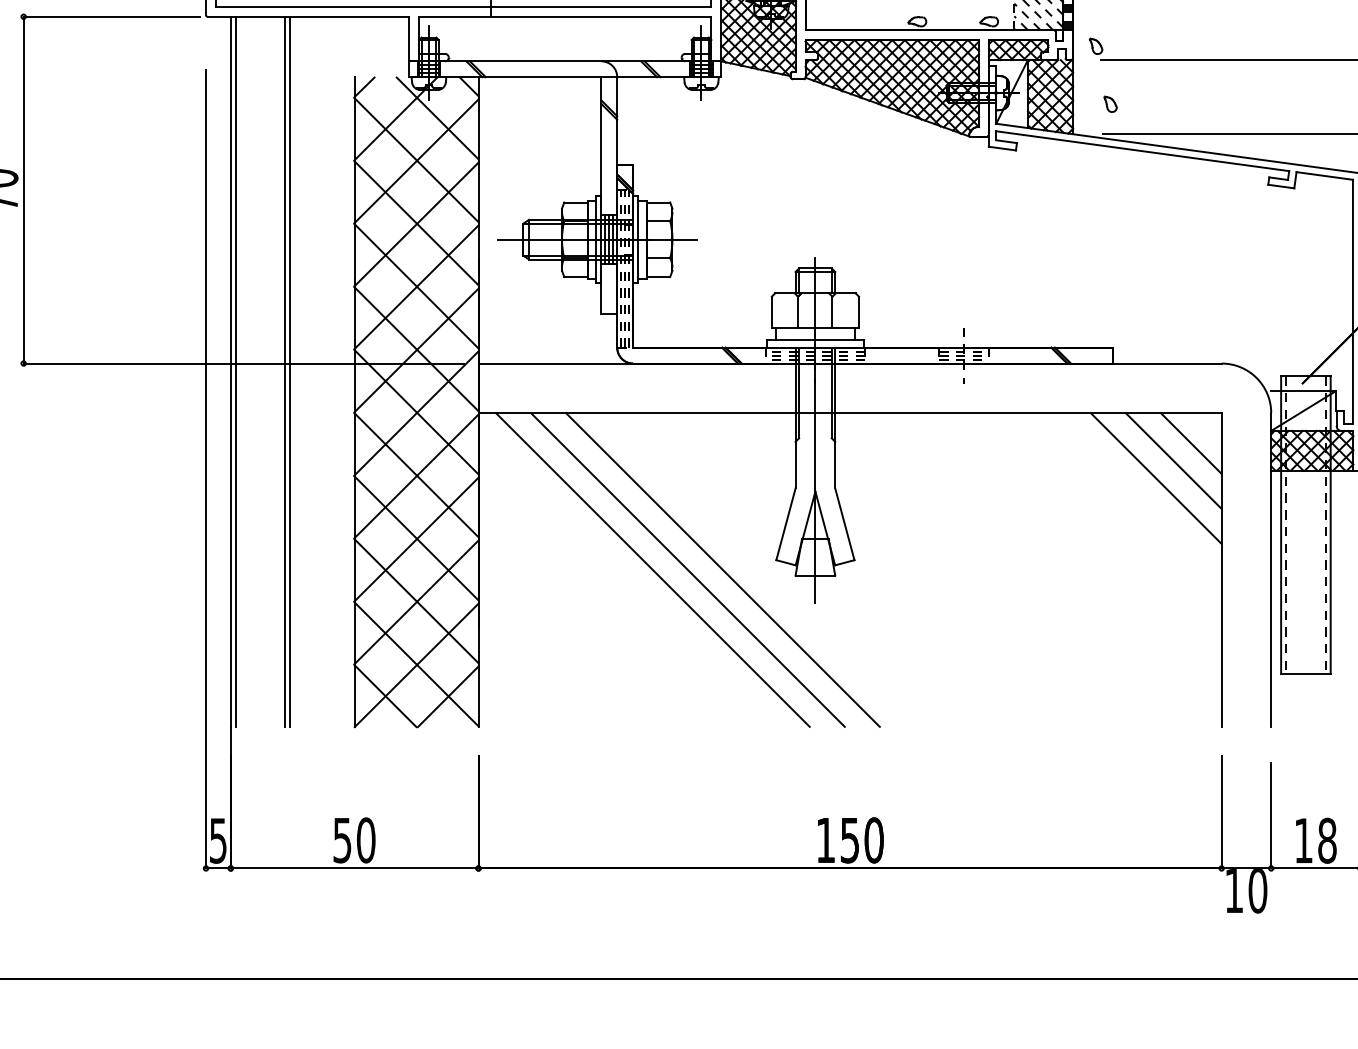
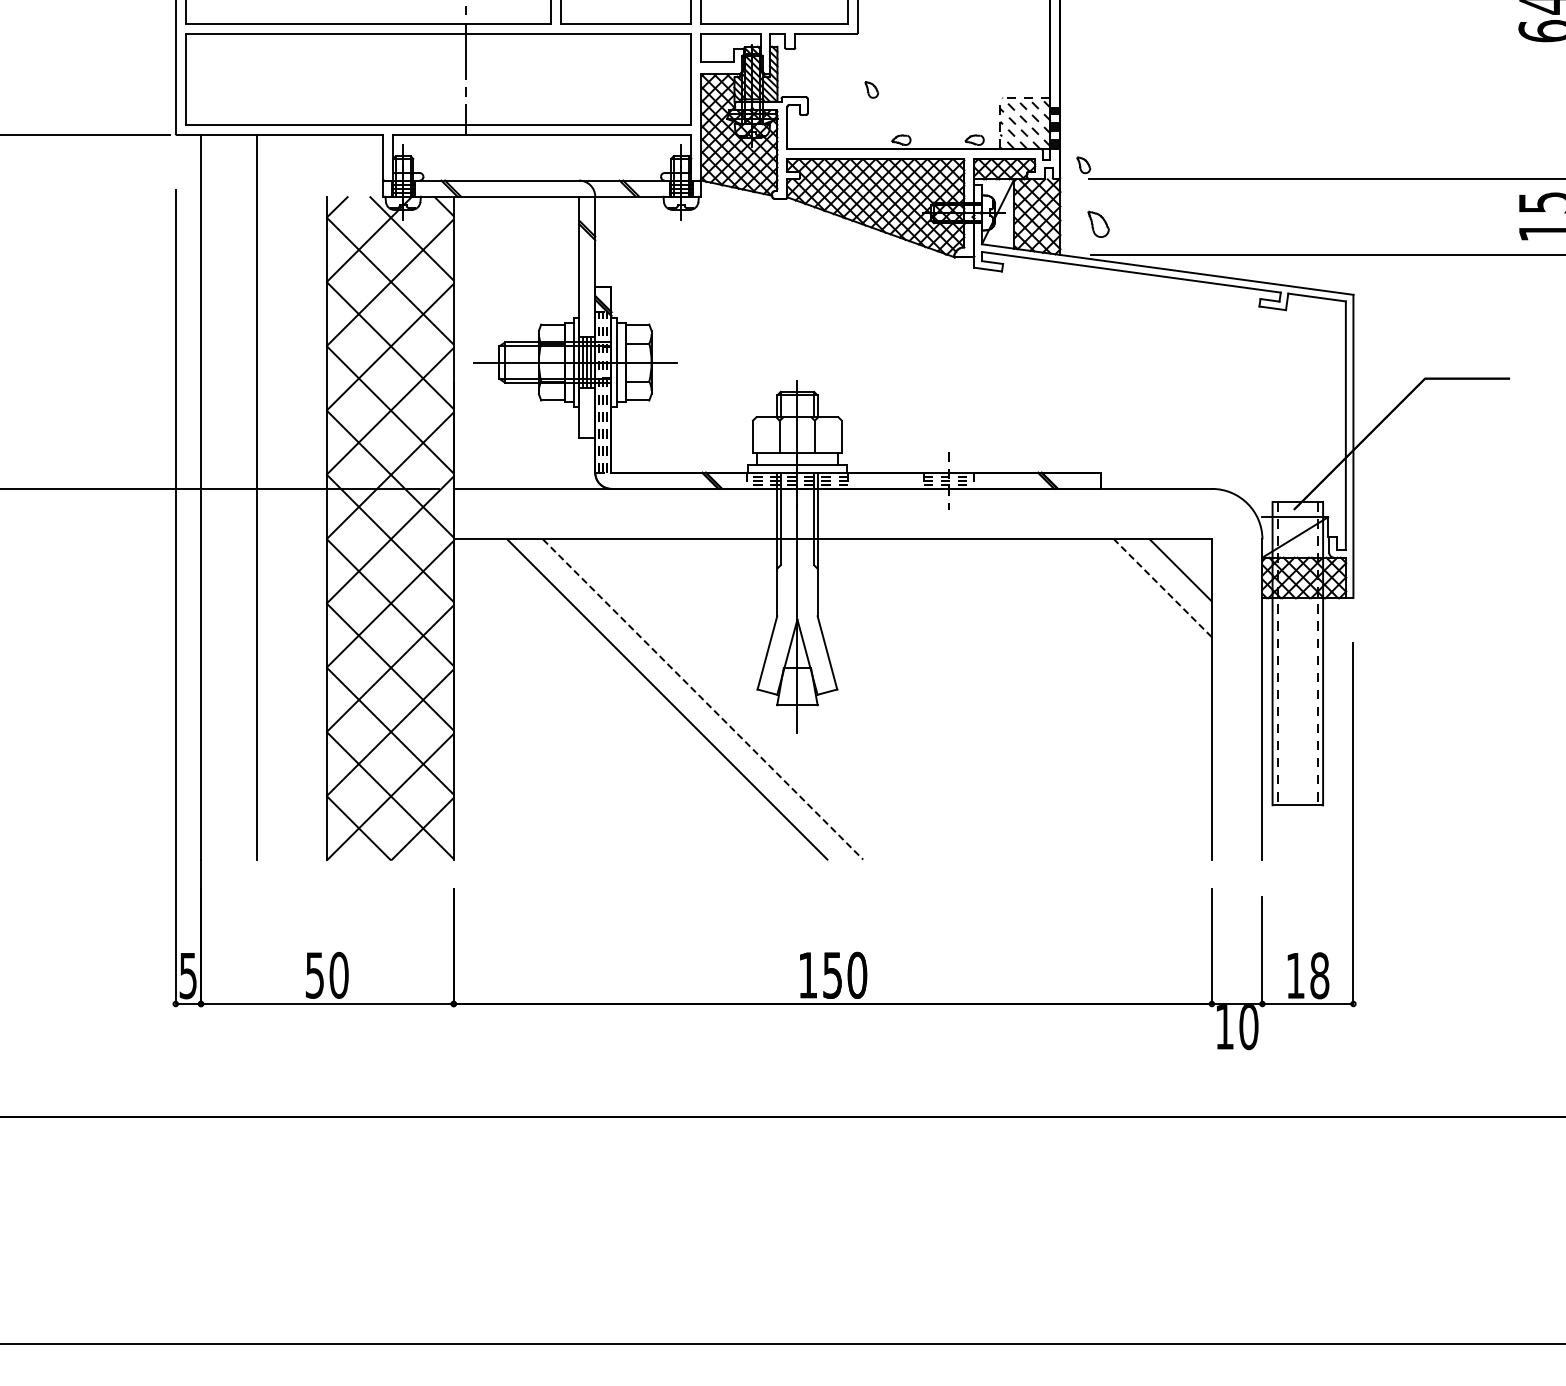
part: (1110, 104) -> (1098, 224), size x1.6
line: (236, 371) -> (206, 497), removed
line: (290, 371) -> (261, 497), removed
line: (1173, 460) -> (1162, 587), solid -> dashed
line: (1155, 477) -> (1144, 605), removed
line: (652, 569) -> (631, 699), removed
line: (723, 569) -> (703, 699), solid -> dashed

